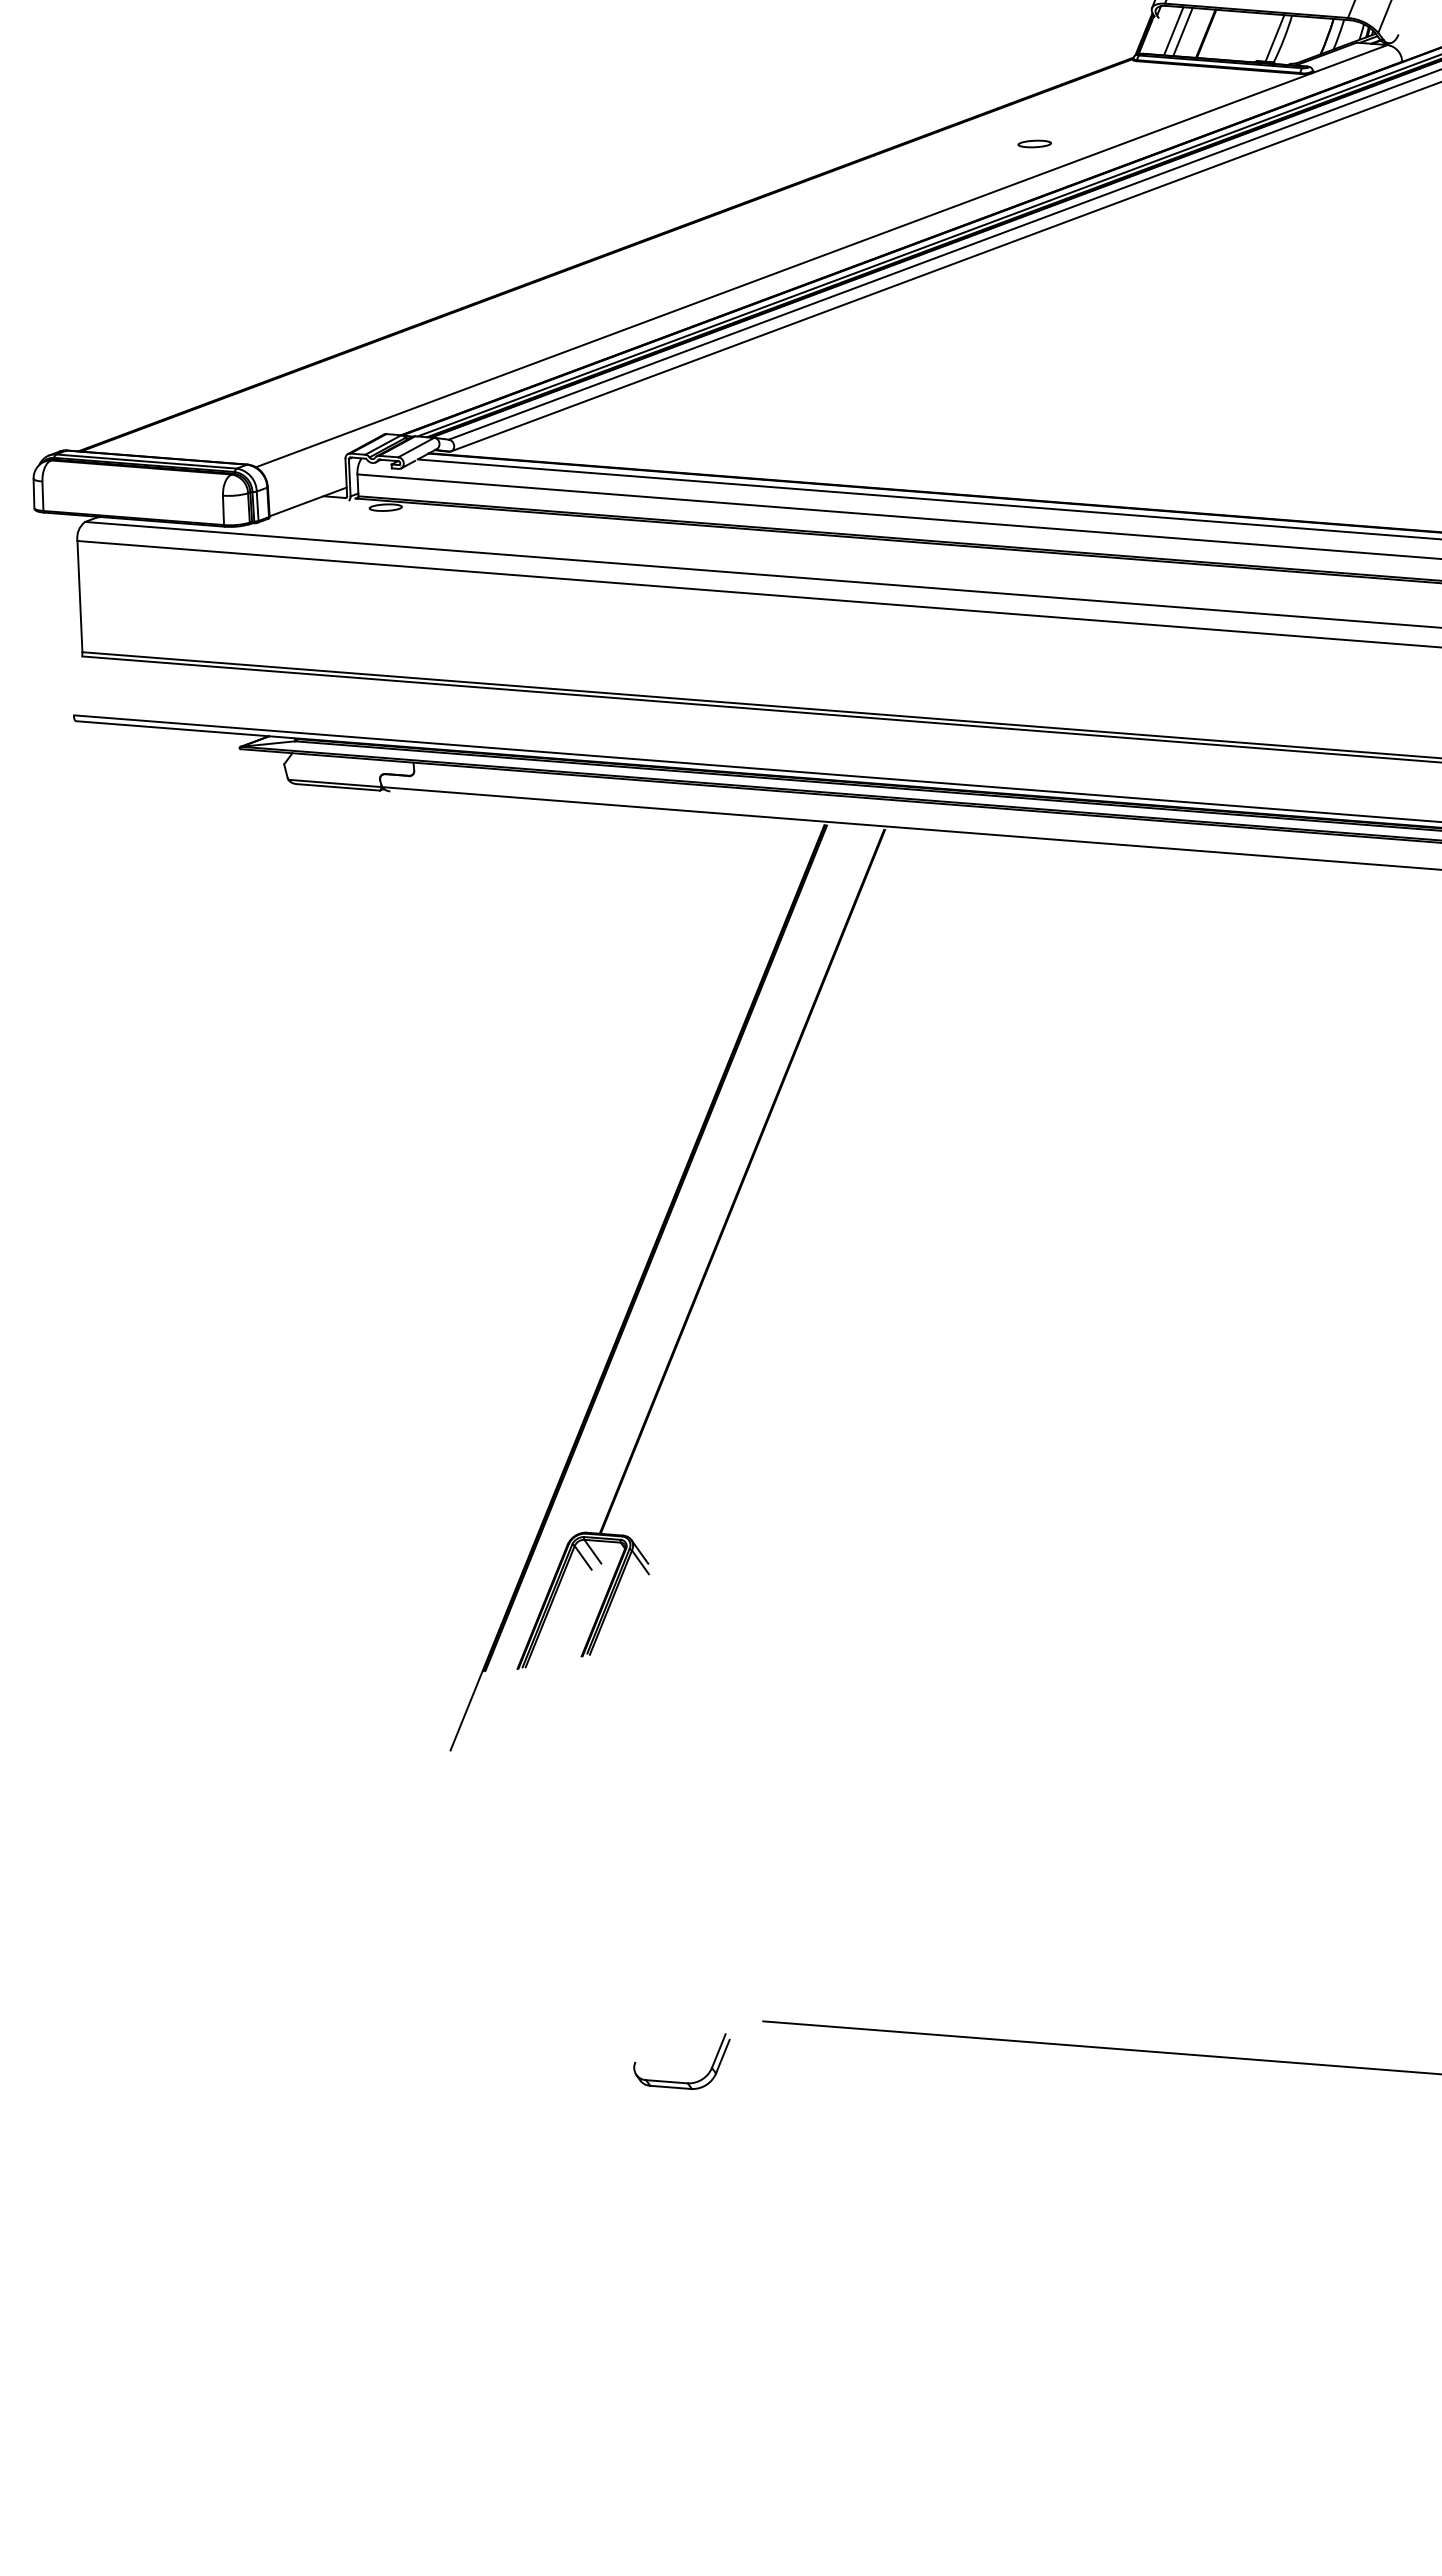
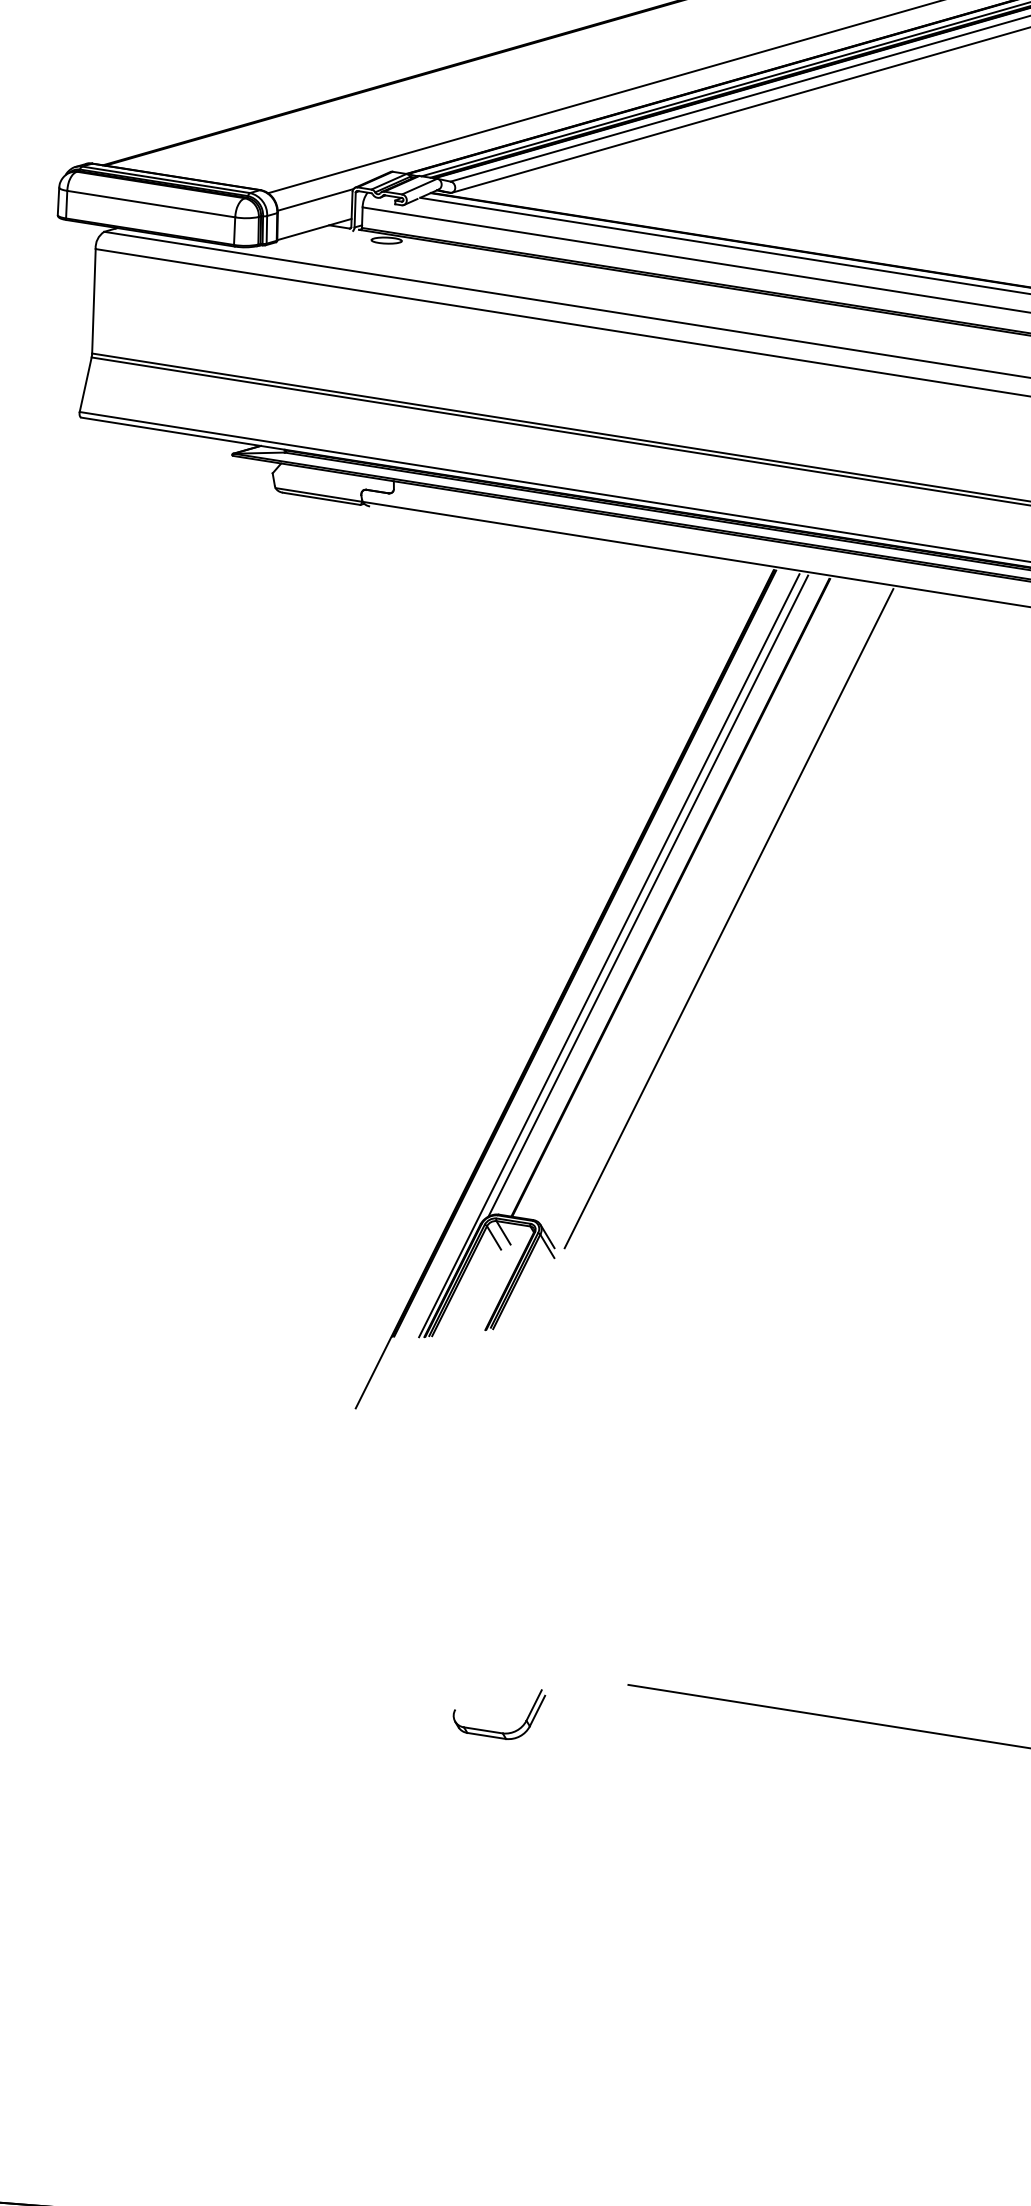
line: (306, 470) -> (315, 199), added
line: (132, 488) -> (151, 204), added
line: (78, 685) -> (86, 384), added
line: (718, 1181) -> (648, 895), added
line: (806, 1198) -> (729, 918), added
line: (681, 1248) -> (608, 955), added
part: (680, 2081) -> (496, 1731), moved

